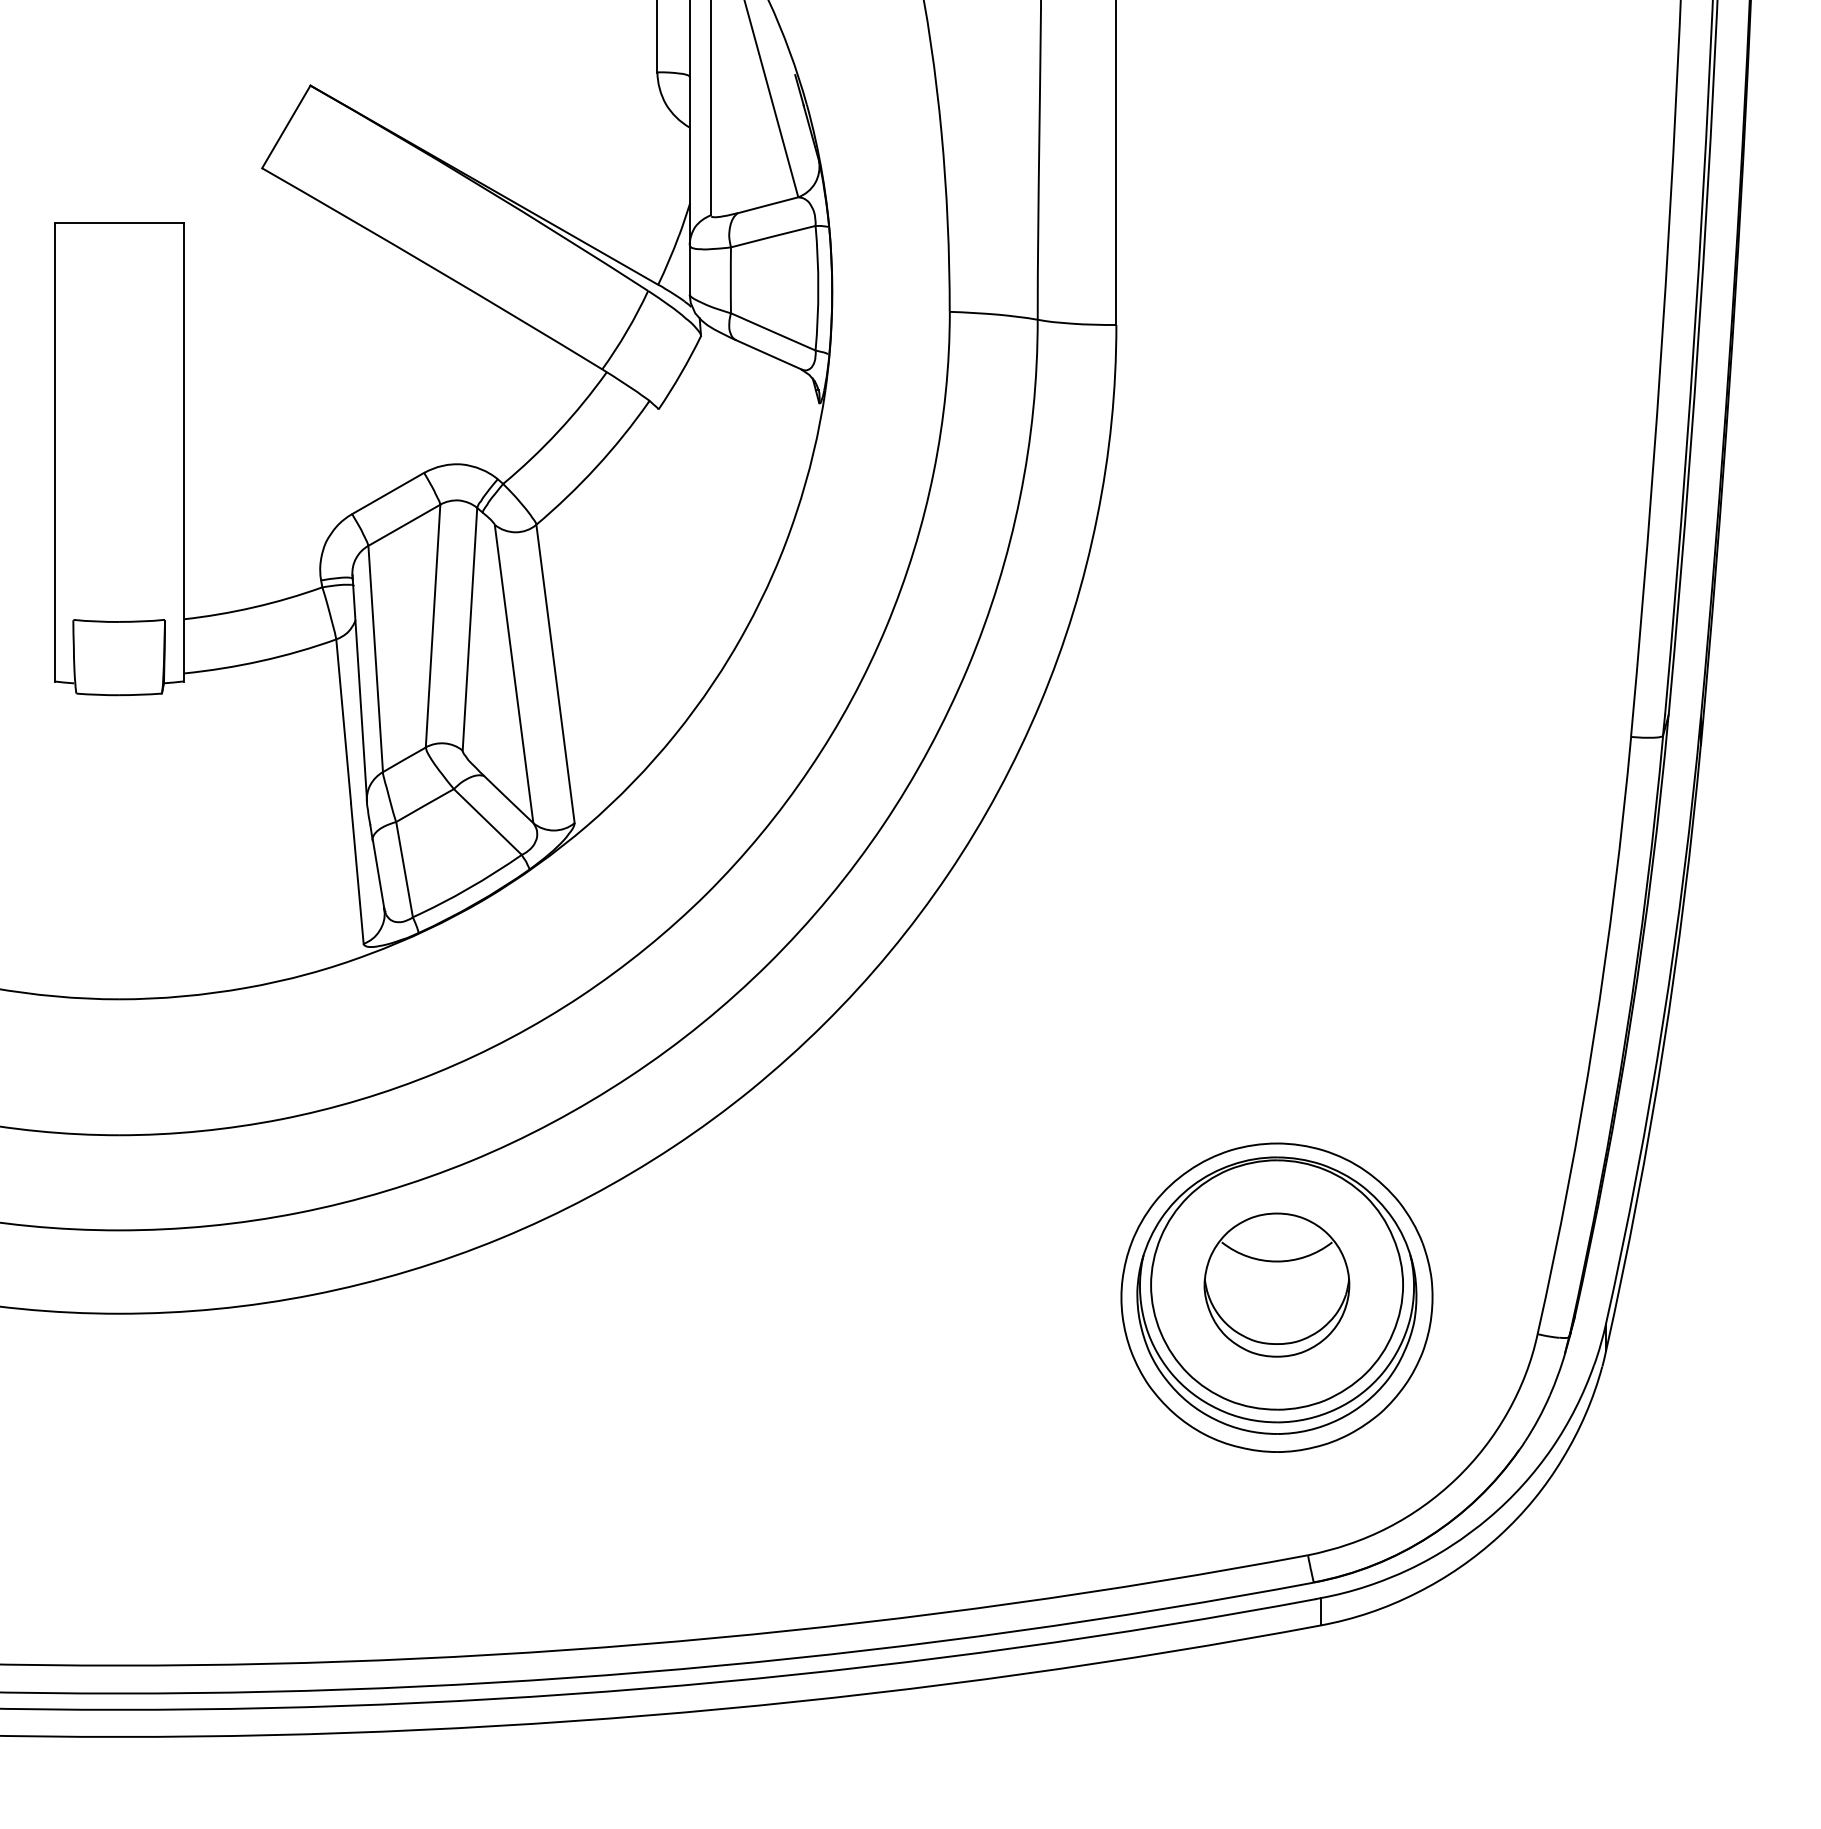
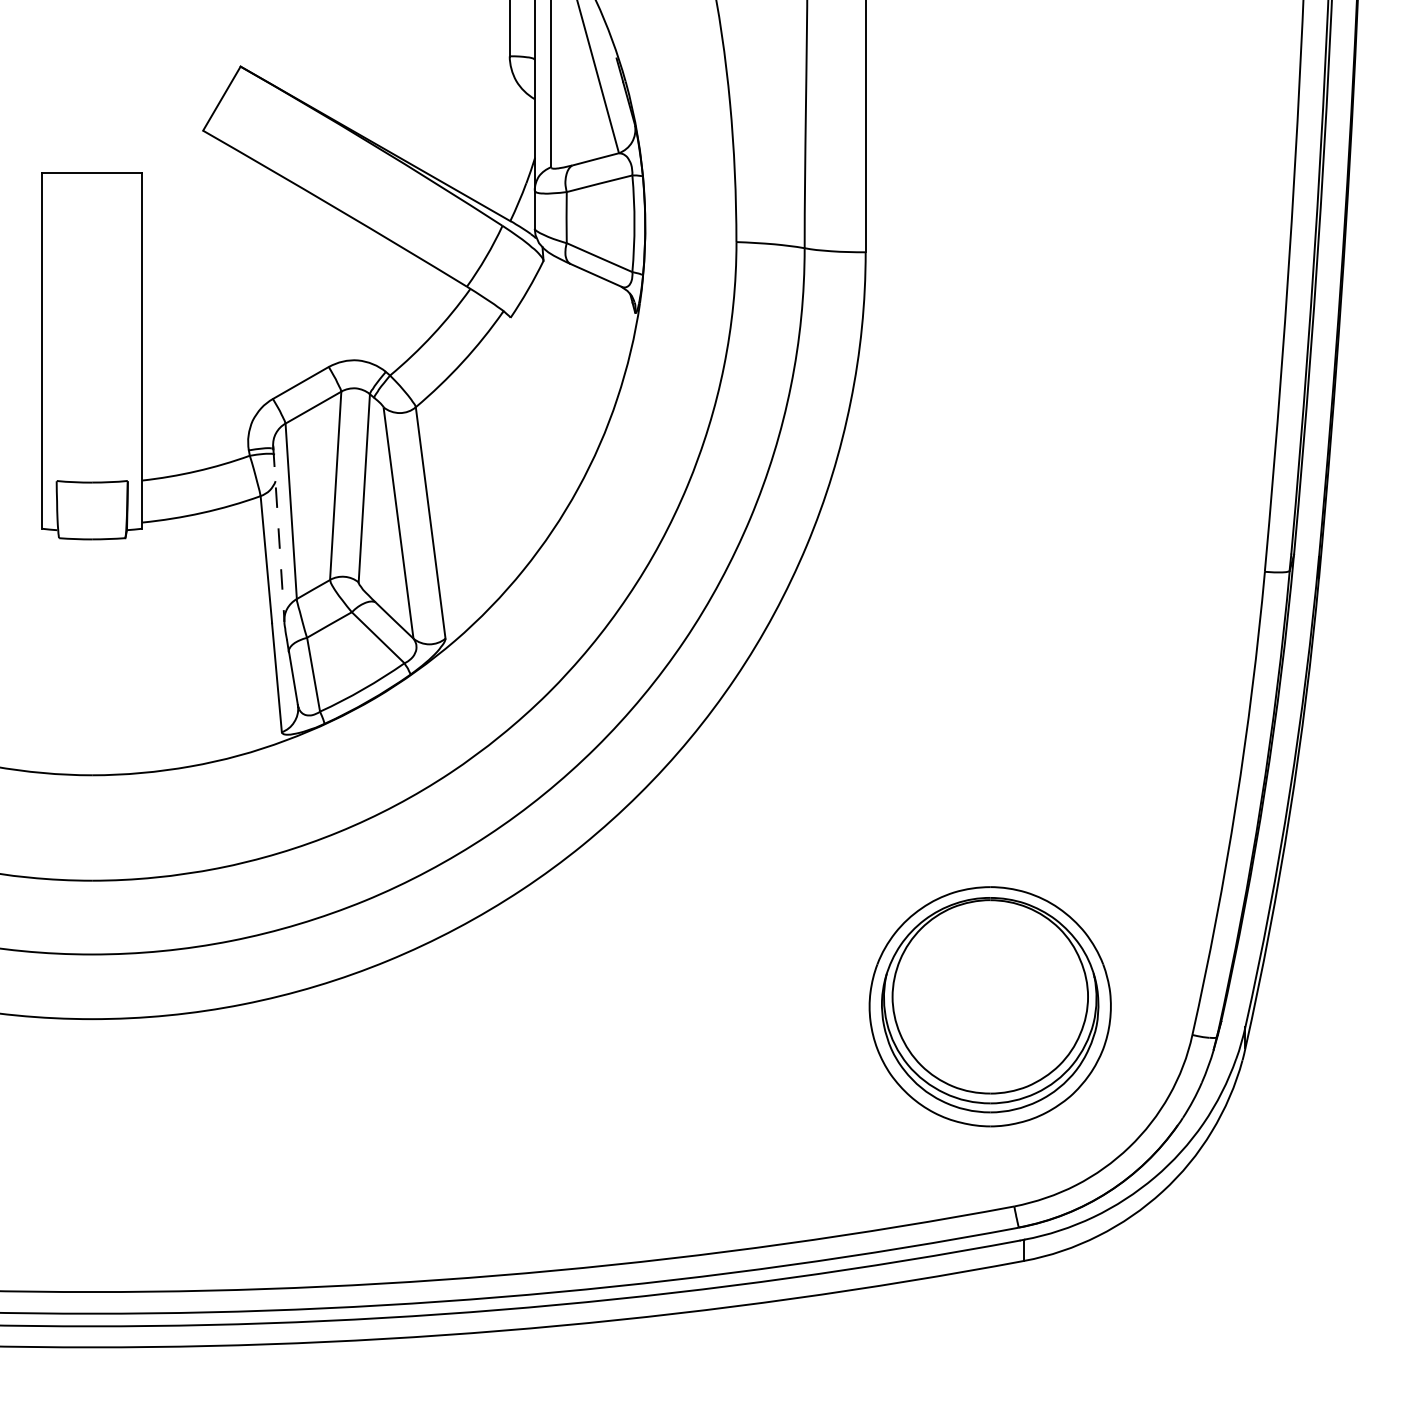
line: (359, 689) -> (278, 534), solid -> dashed
part: (1276, 1284) -> (989, 996), removed

